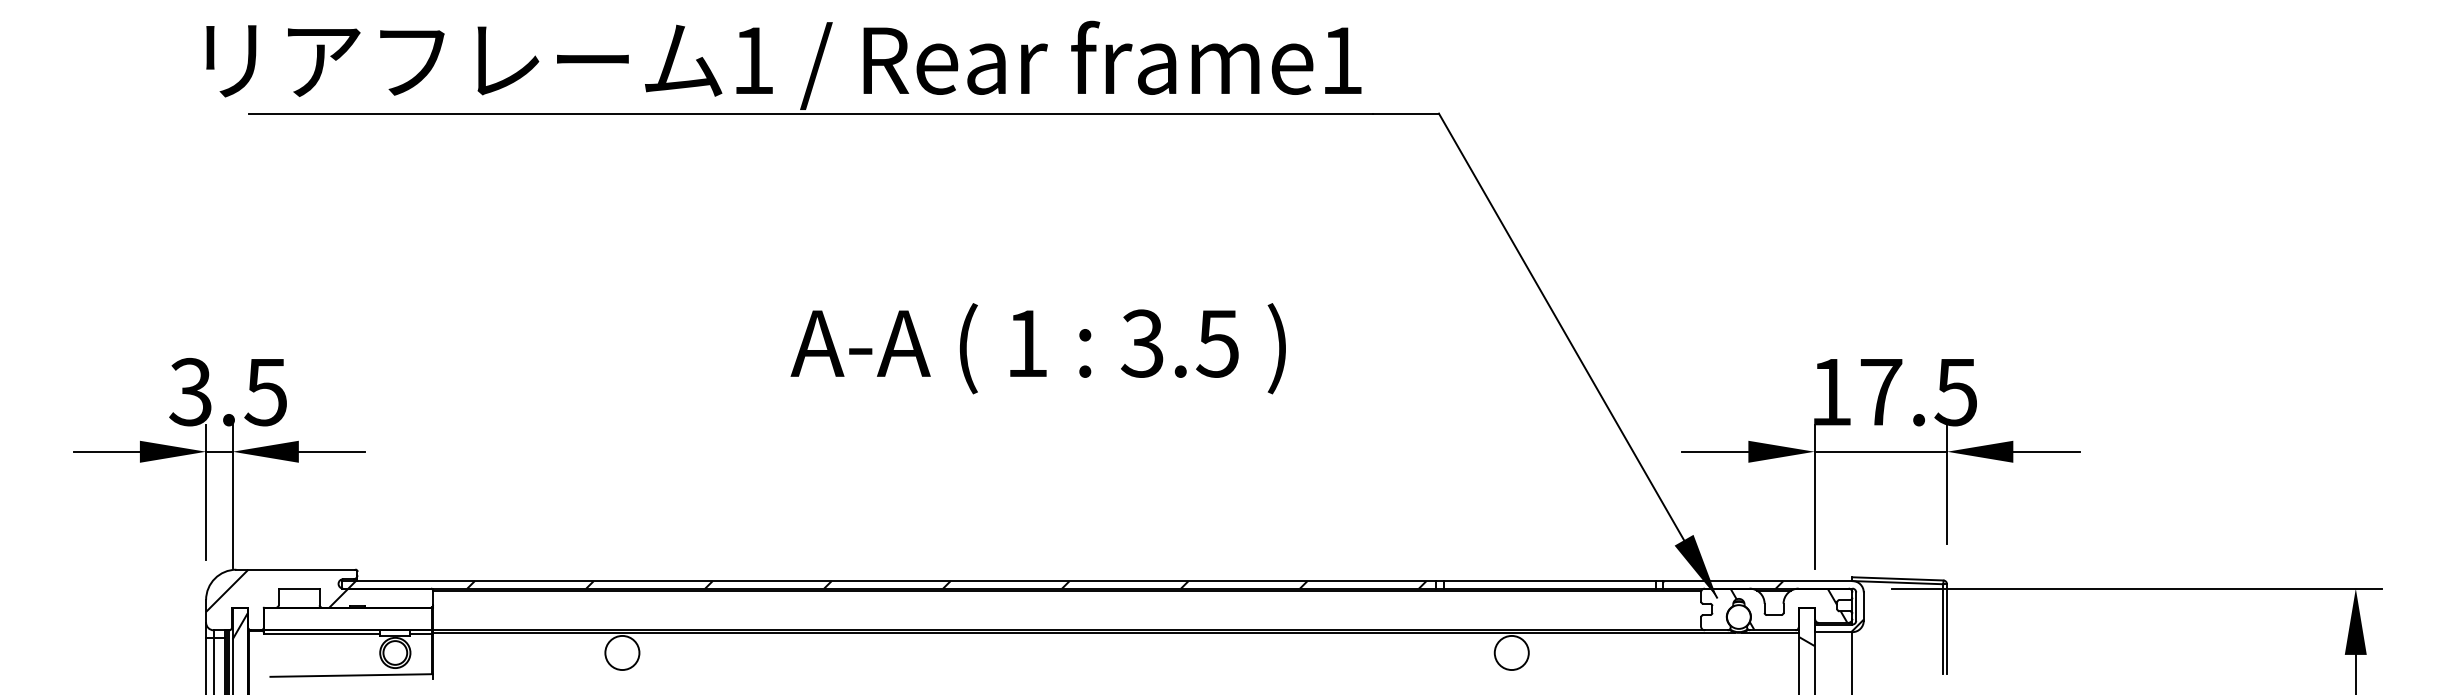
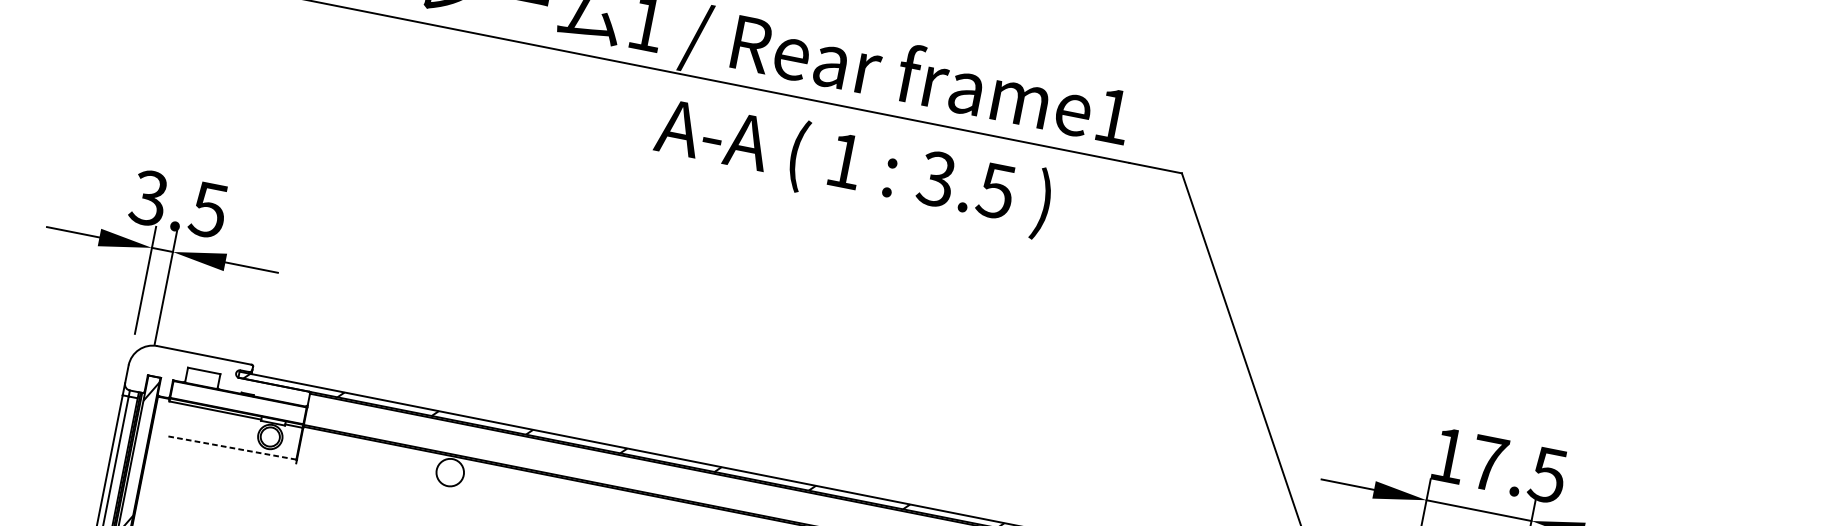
text: (1037, 348) -> (852, 166), moved
hatch: (277, 590) -> (186, 369), removed
line: (350, 675) -> (231, 447), solid -> dashed

